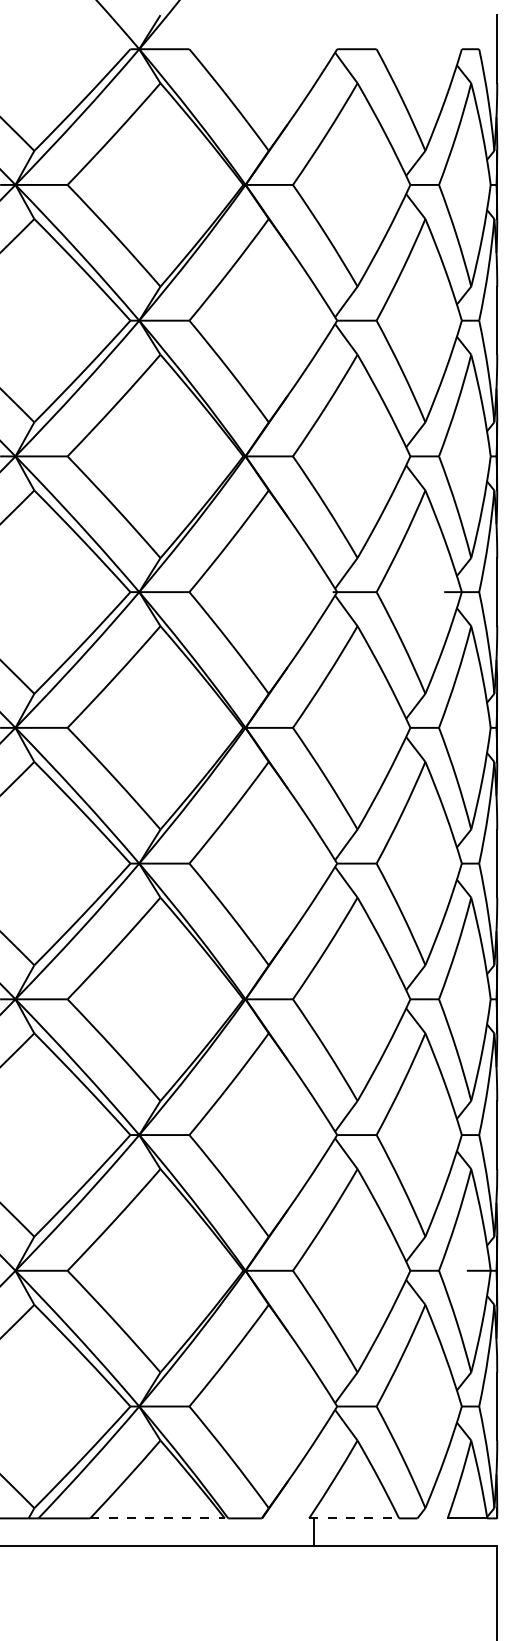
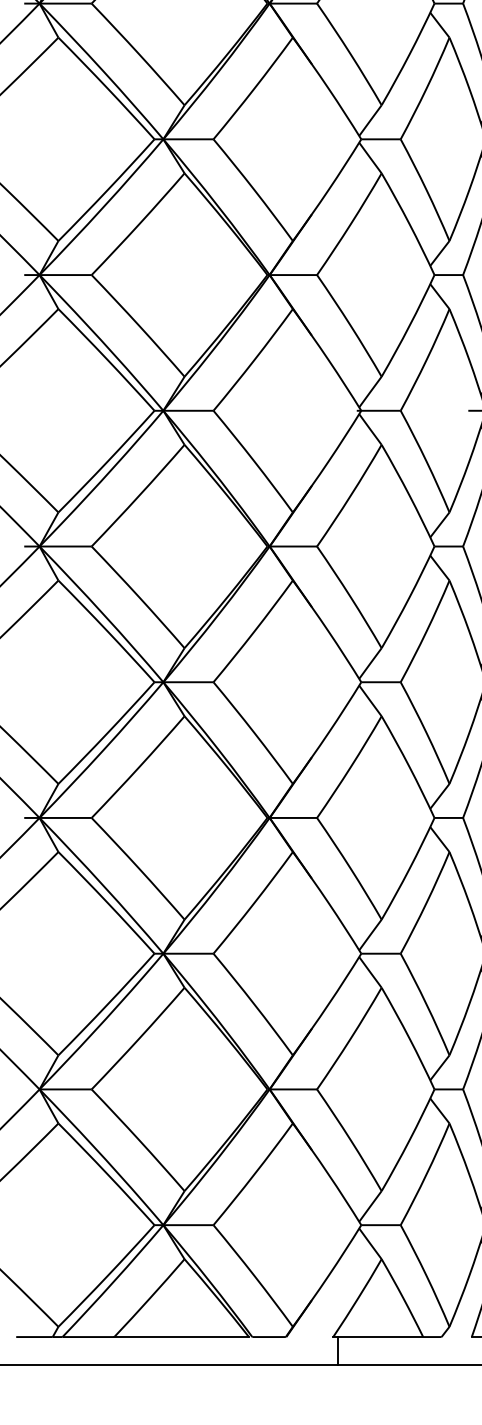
line: (158, 1518) -> (182, 1337), dashed -> solid
line: (354, 1518) -> (378, 1337), dashed -> solid

